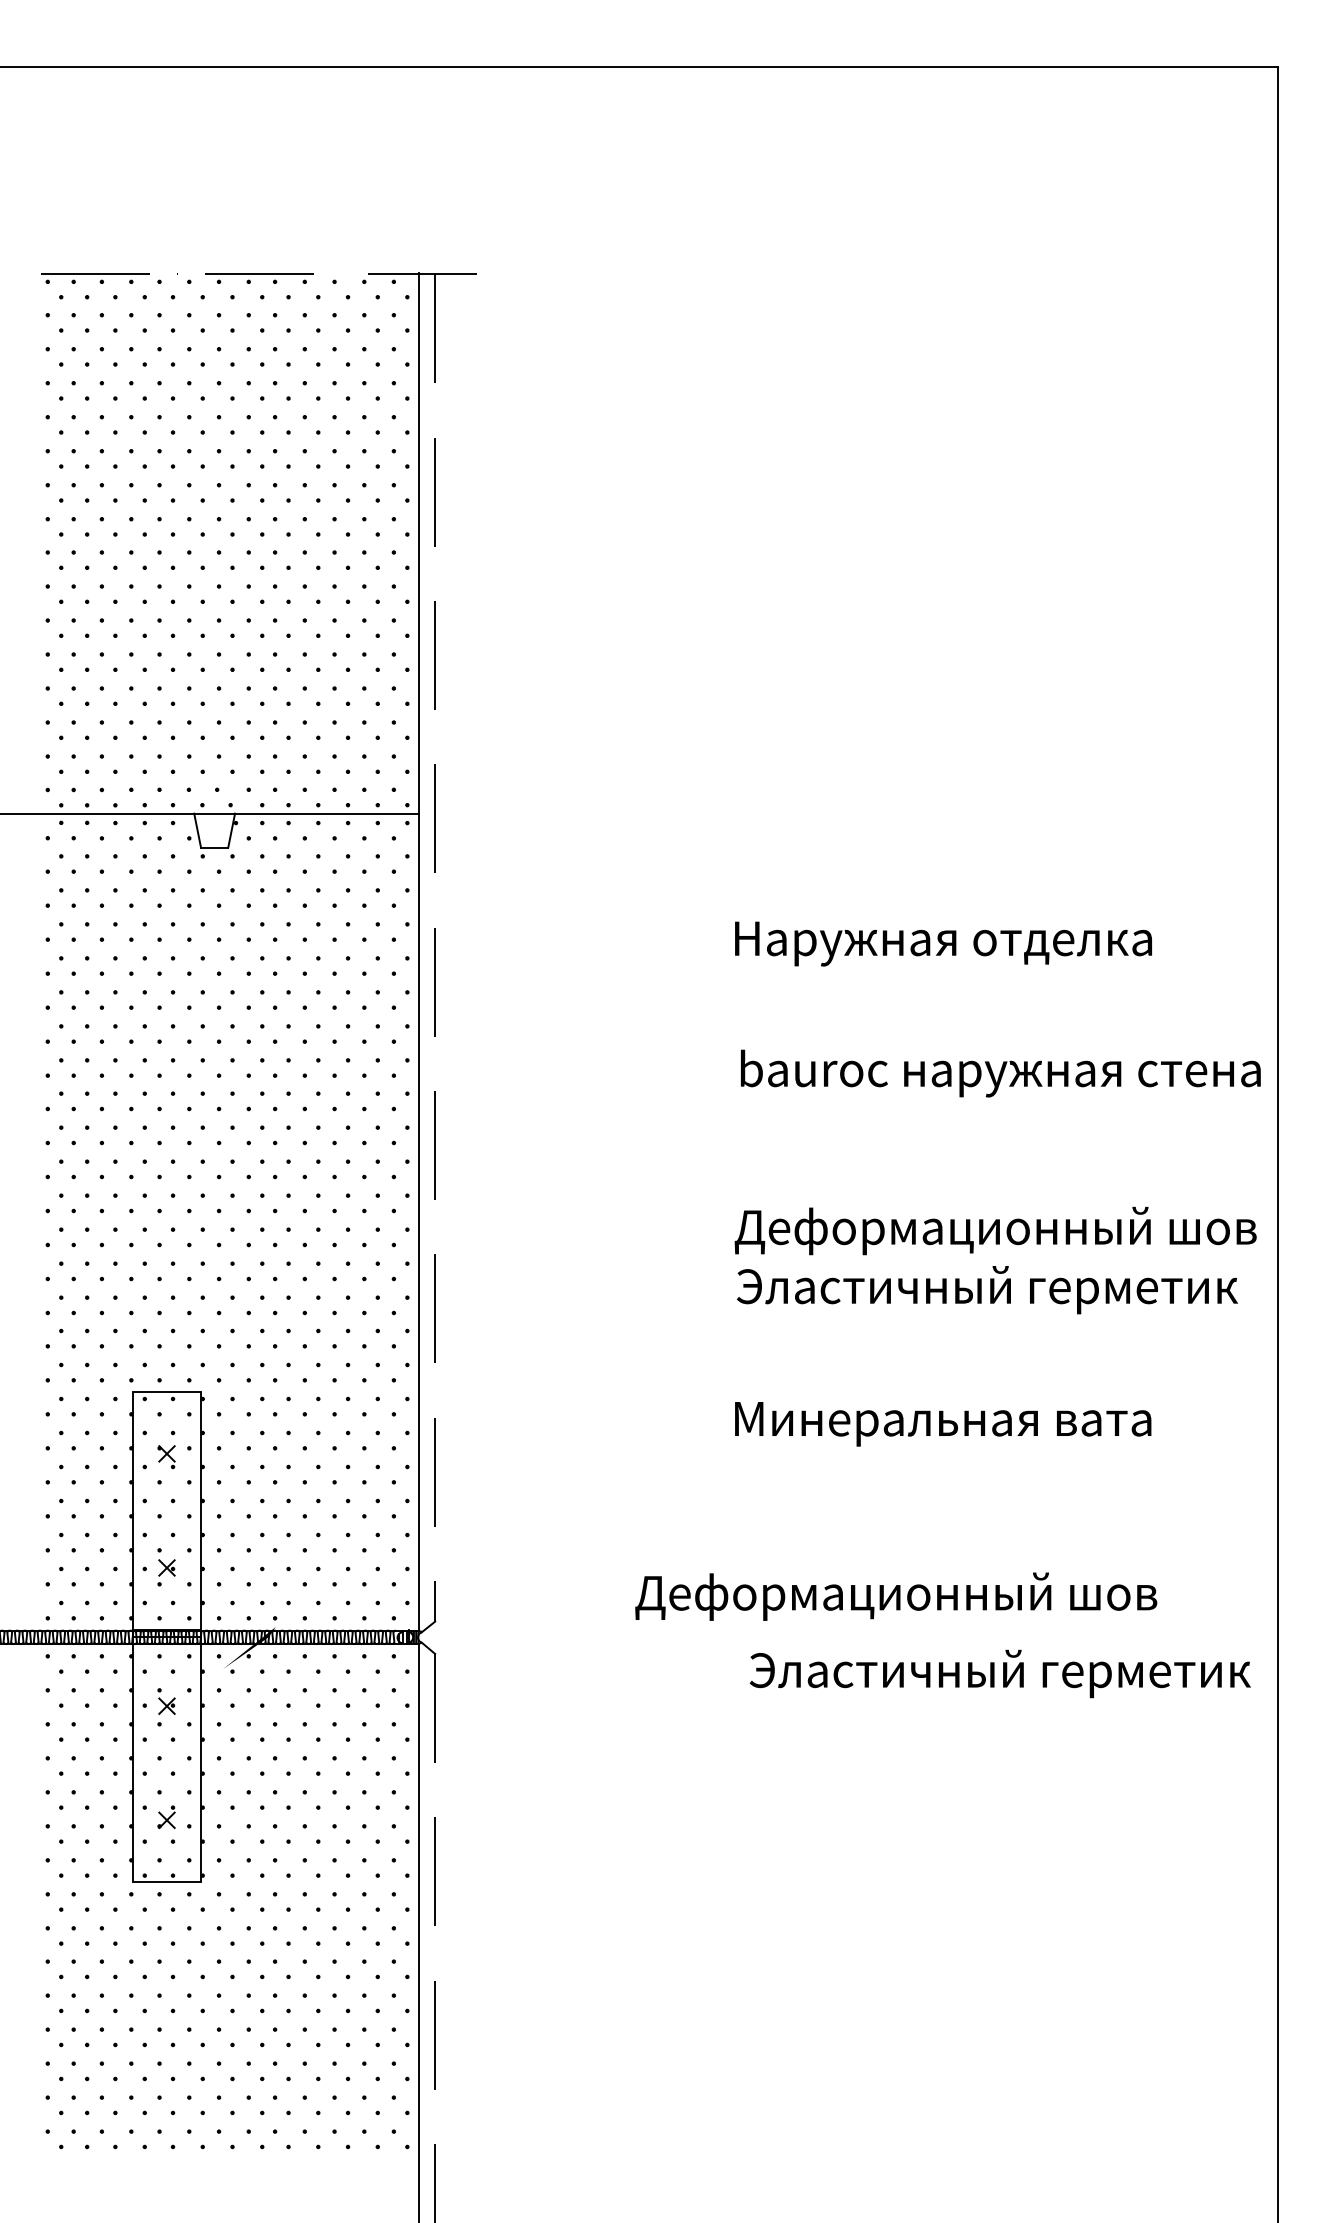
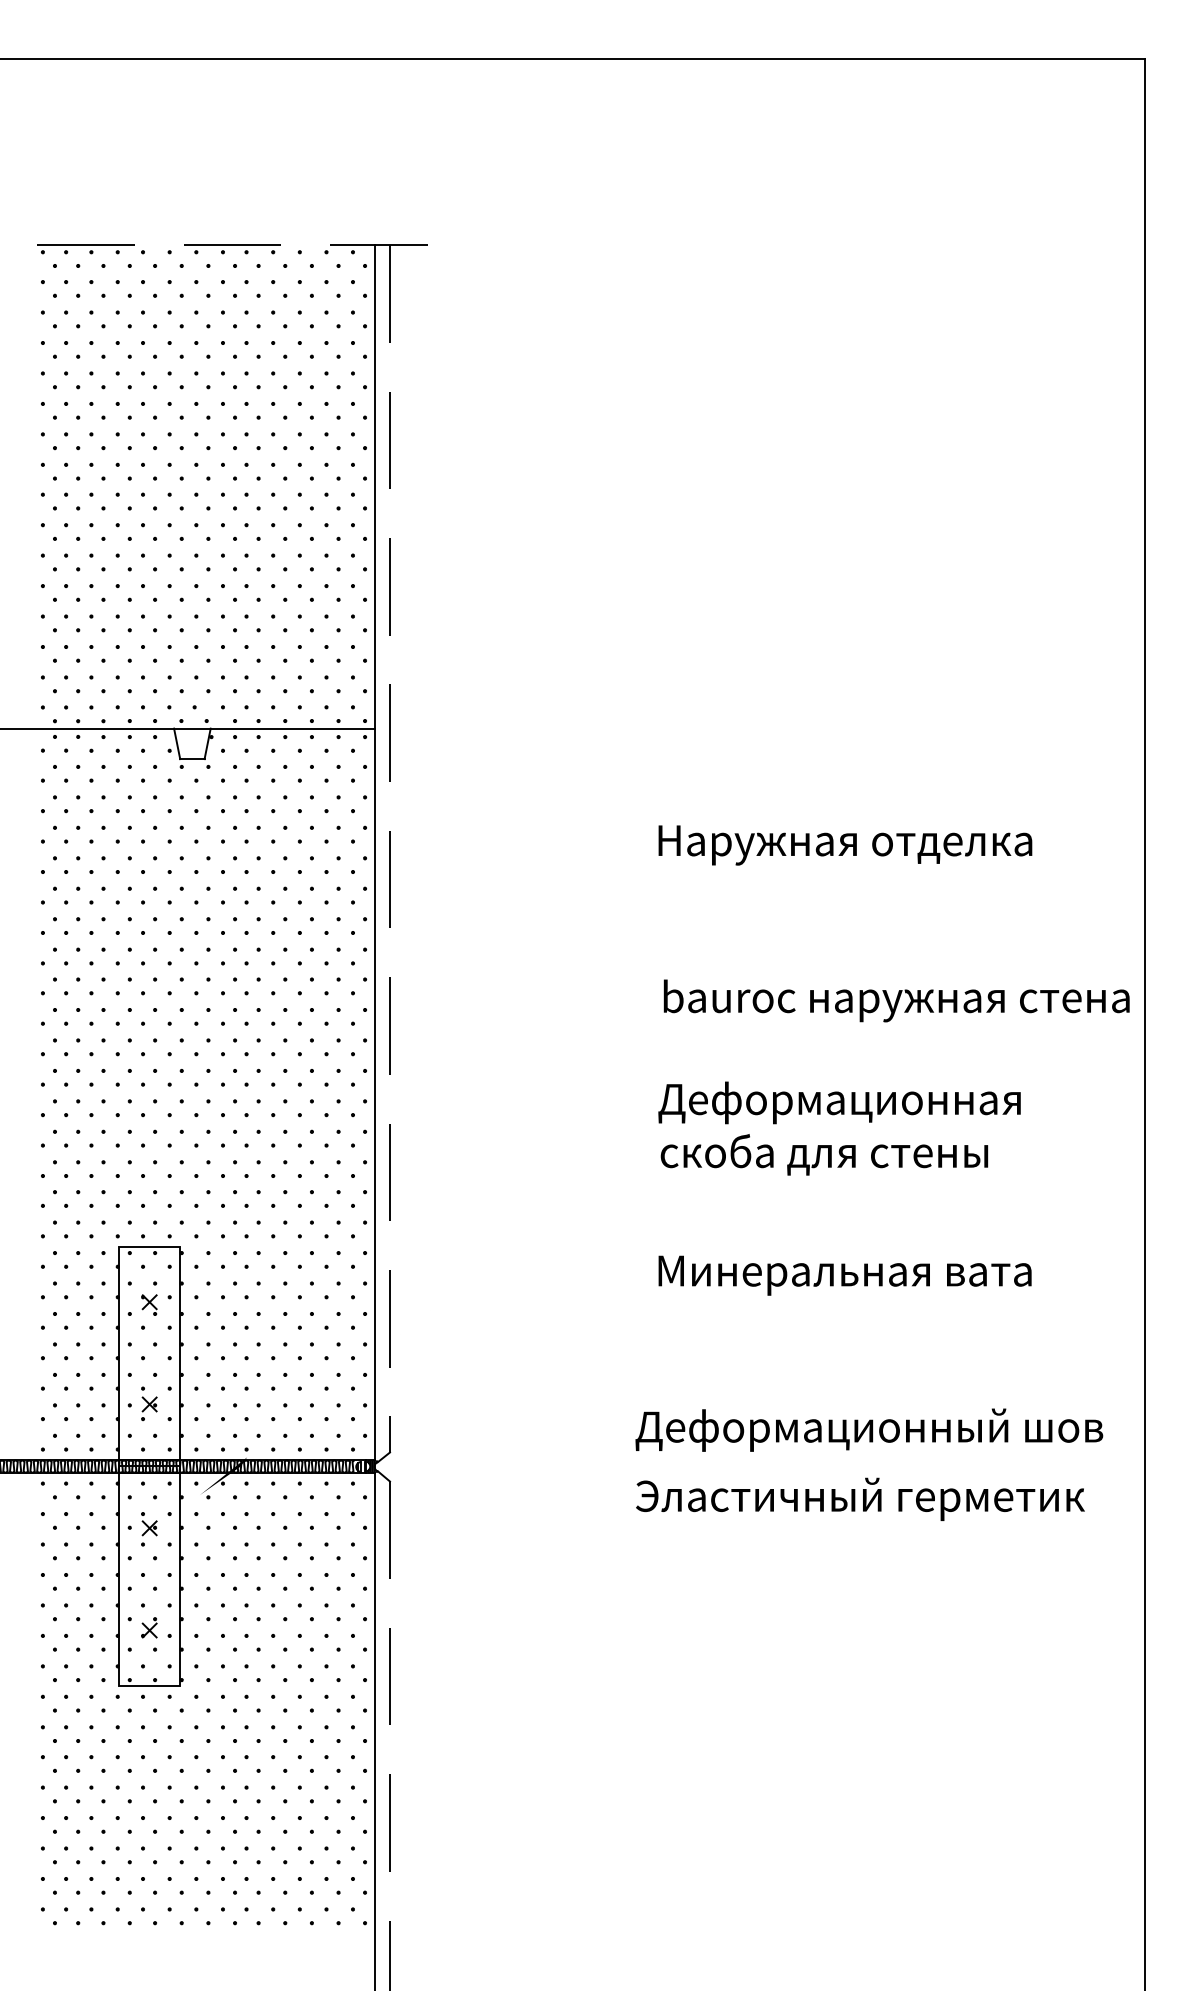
text: (1000, 1073) -> (896, 1000), moved
text: (1174, 1225) -> (1052, 1097), Деформационный шов -> Деформационная
text: (987, 1290) -> (884, 1155), Эластичный герметик -> скоба для стены
text: (896, 1596) -> (869, 1430), moved
text: (999, 1673) -> (859, 1498), moved

